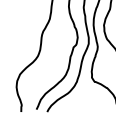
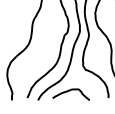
curve: (78, 103) -> (69, 91), added

